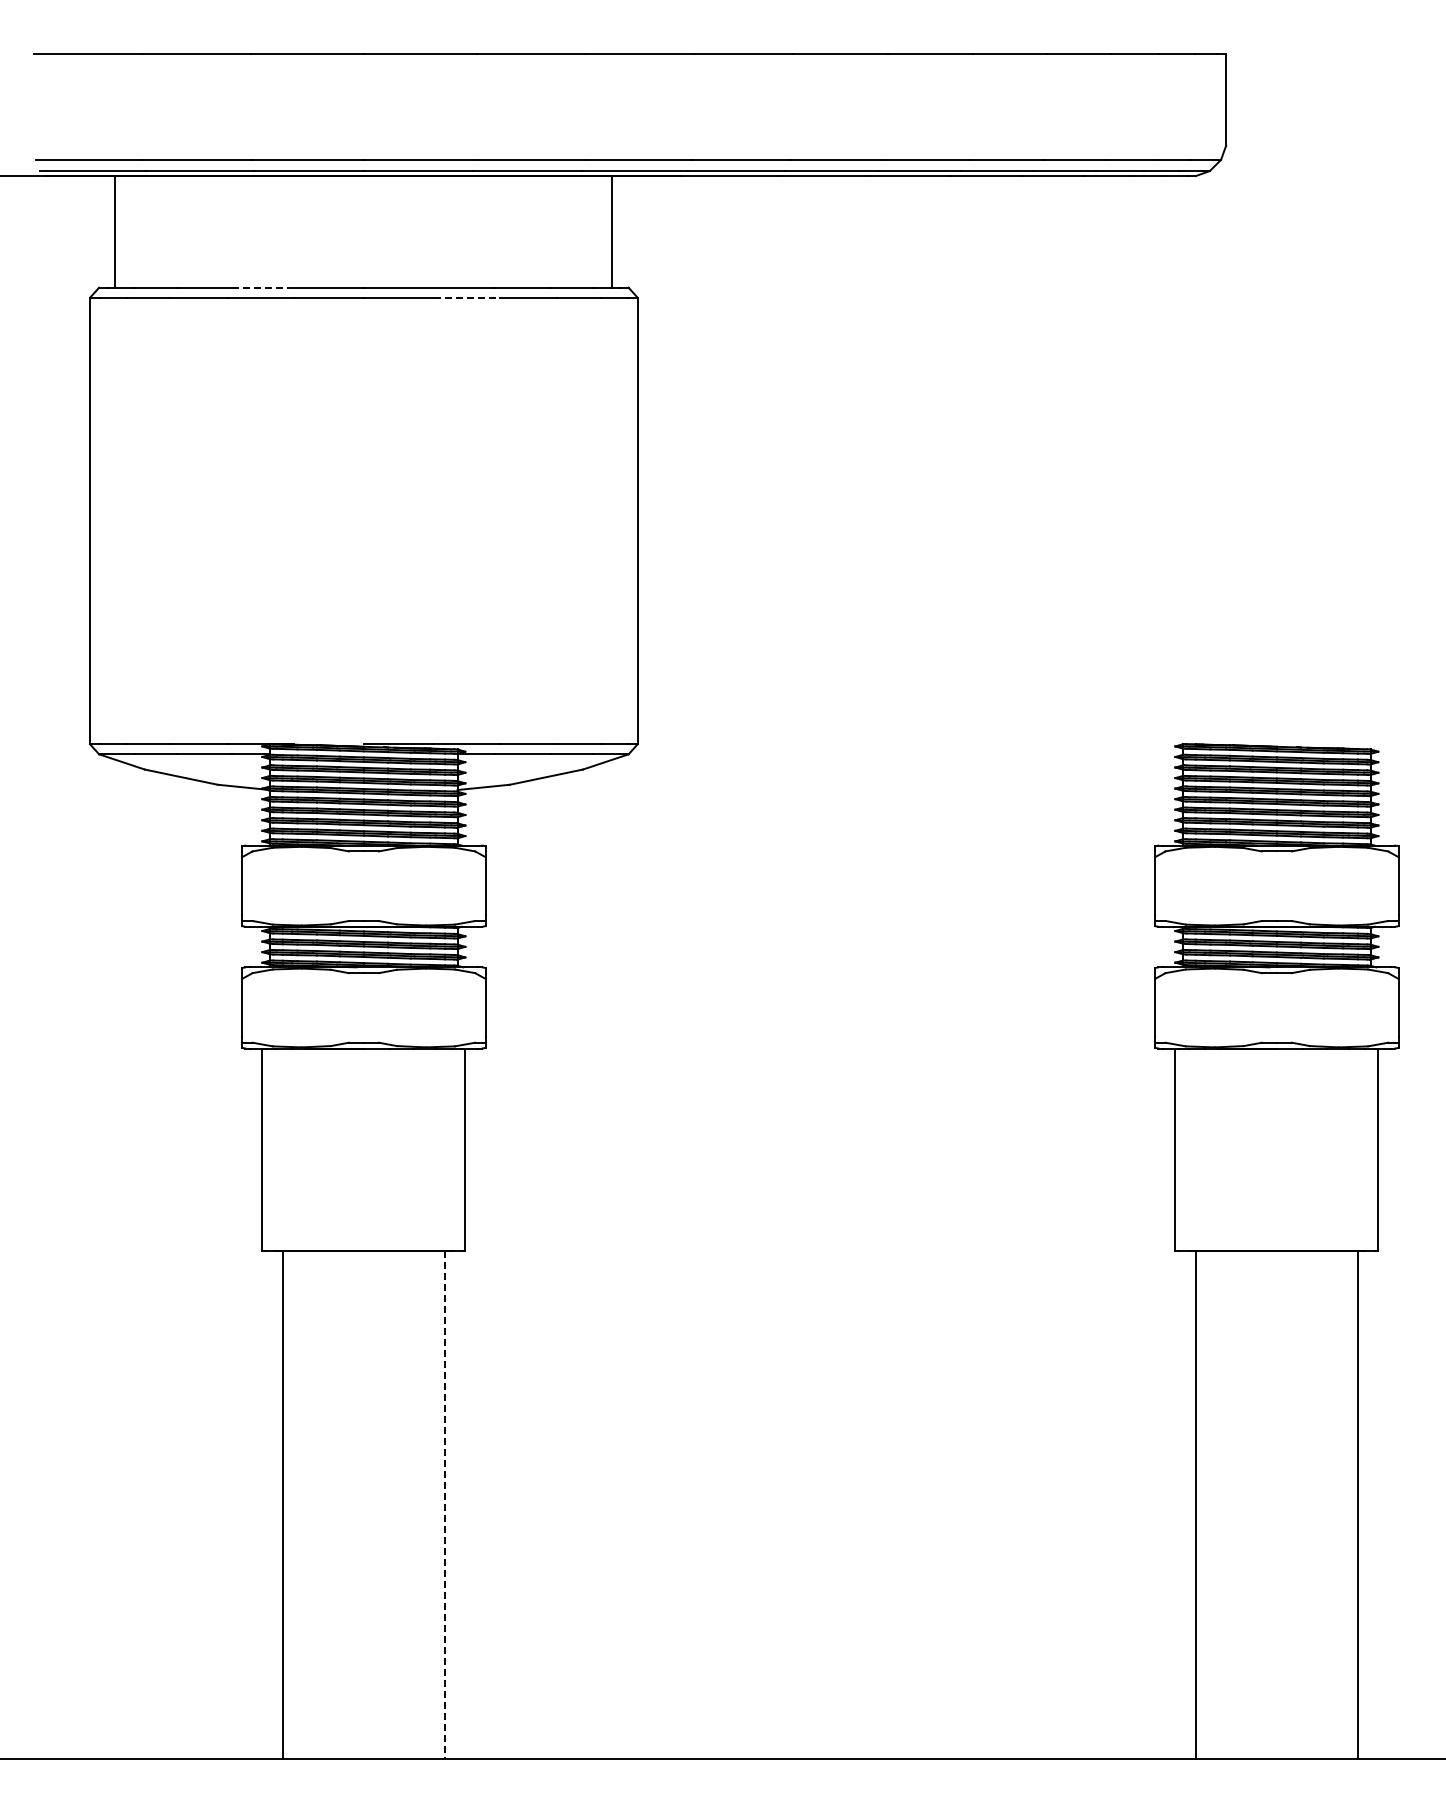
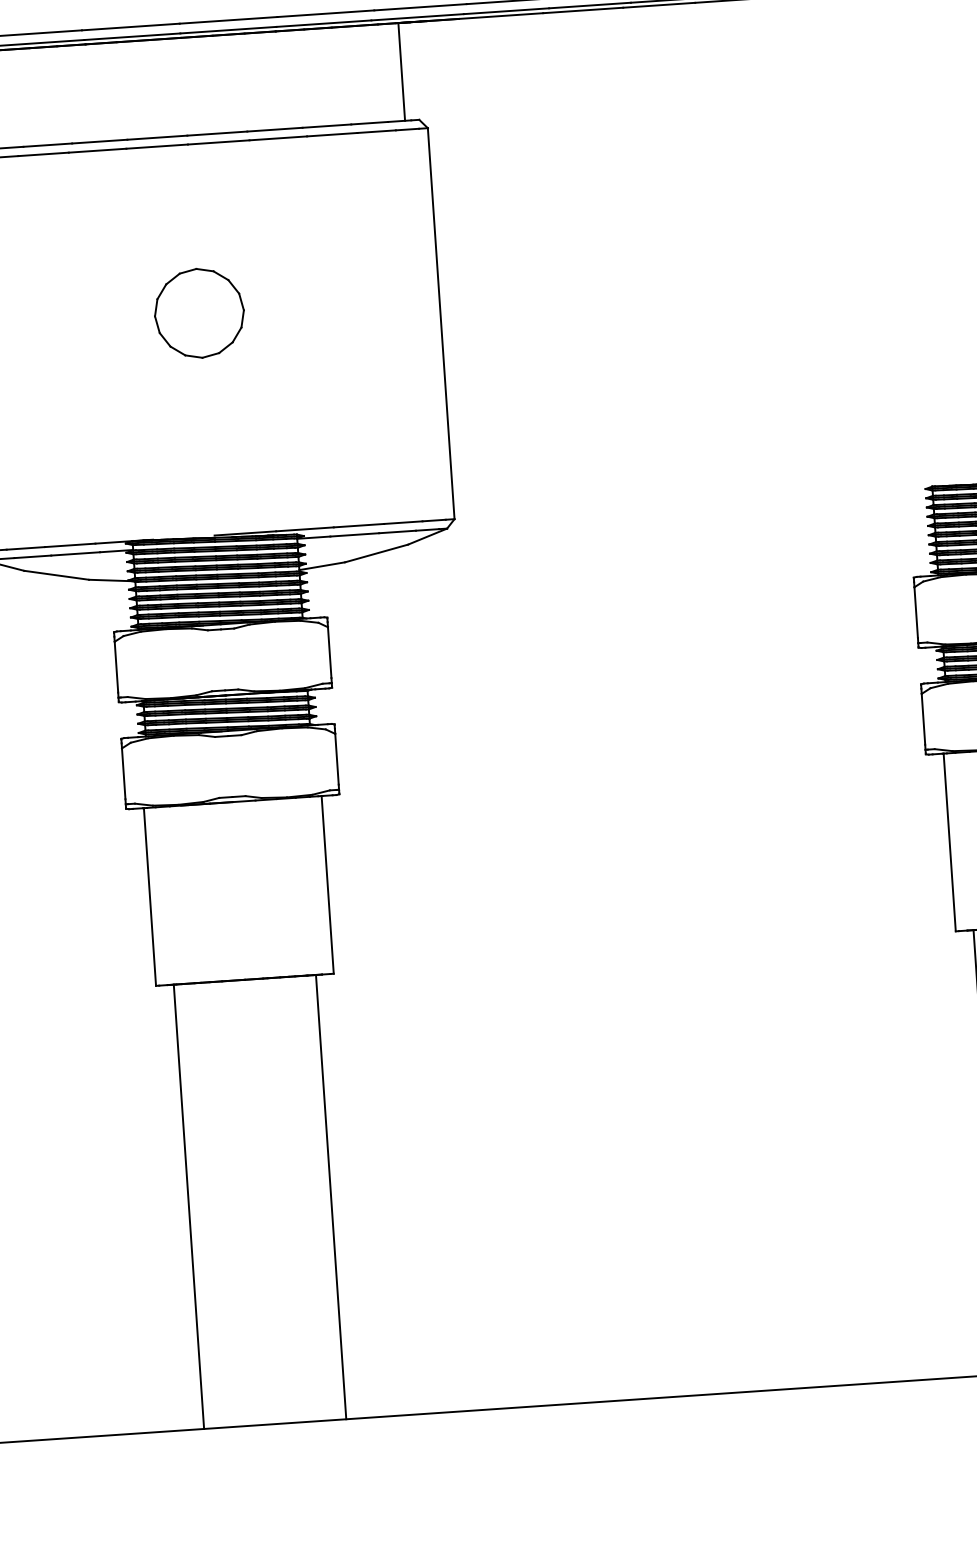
line: (264, 287) -> (100, 141), dashed -> solid
line: (467, 297) -> (278, 138), dashed -> solid
part: (363, 490) -> (199, 313), added
line: (445, 1505) -> (331, 1197), dashed -> solid

